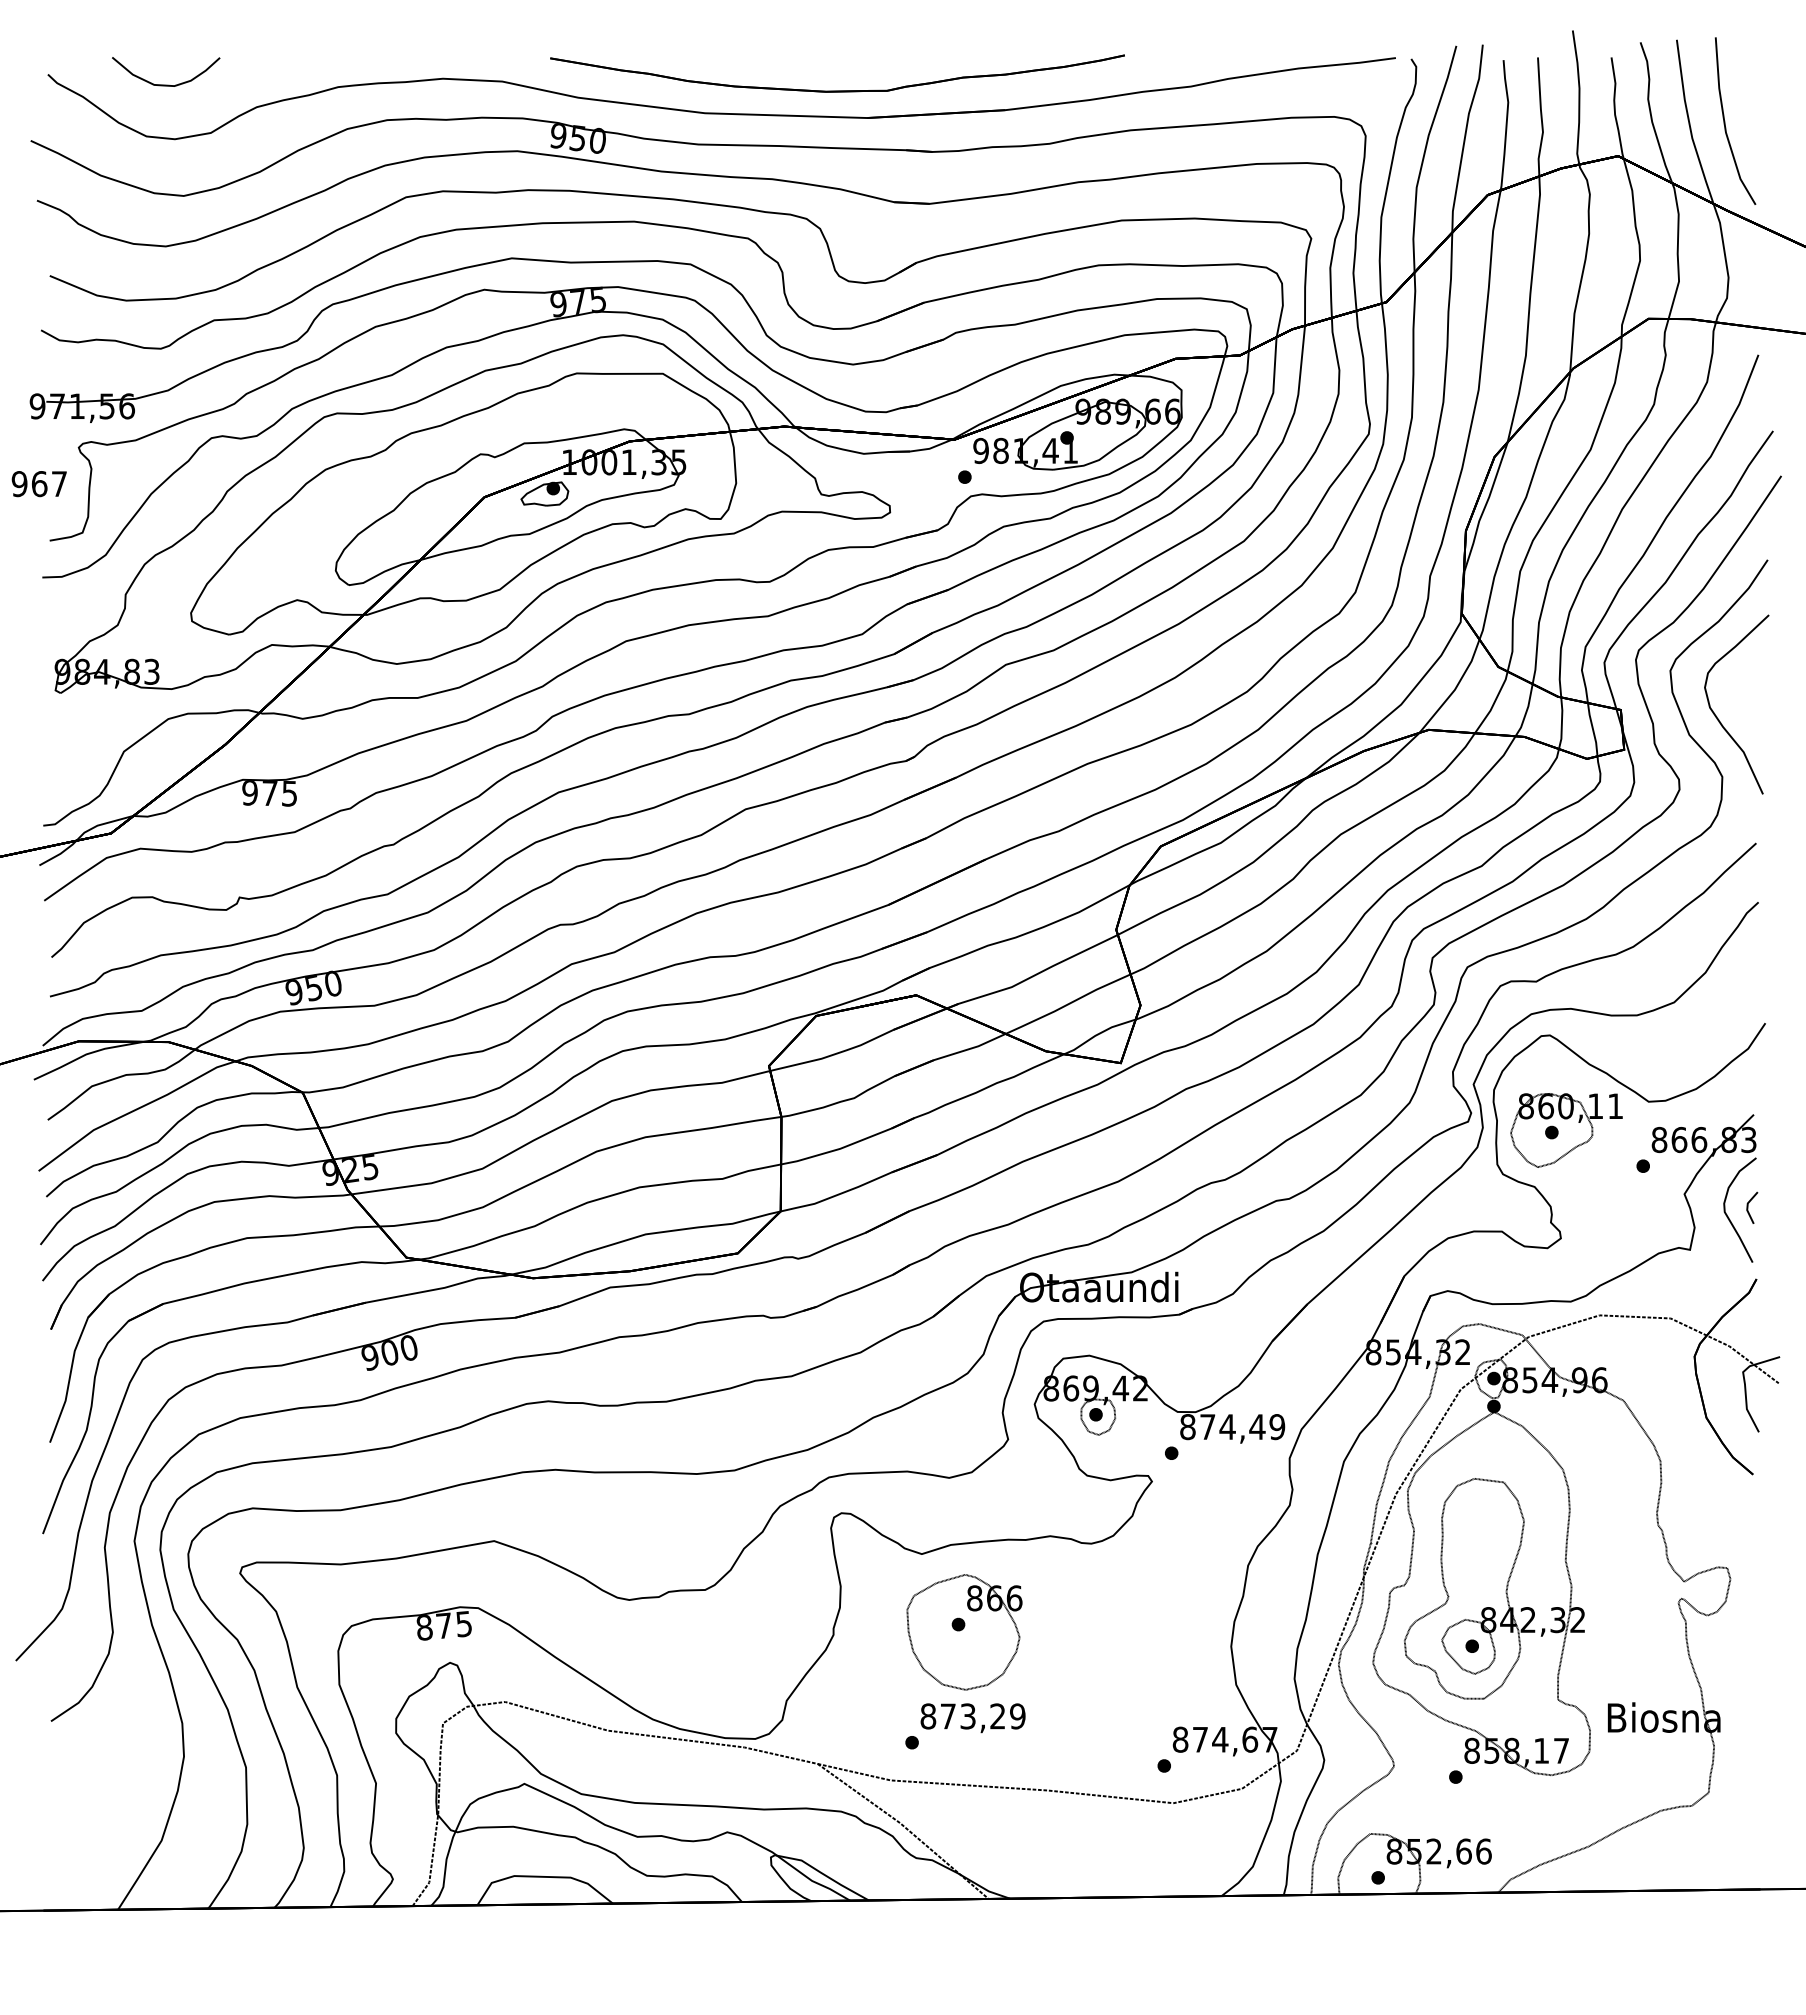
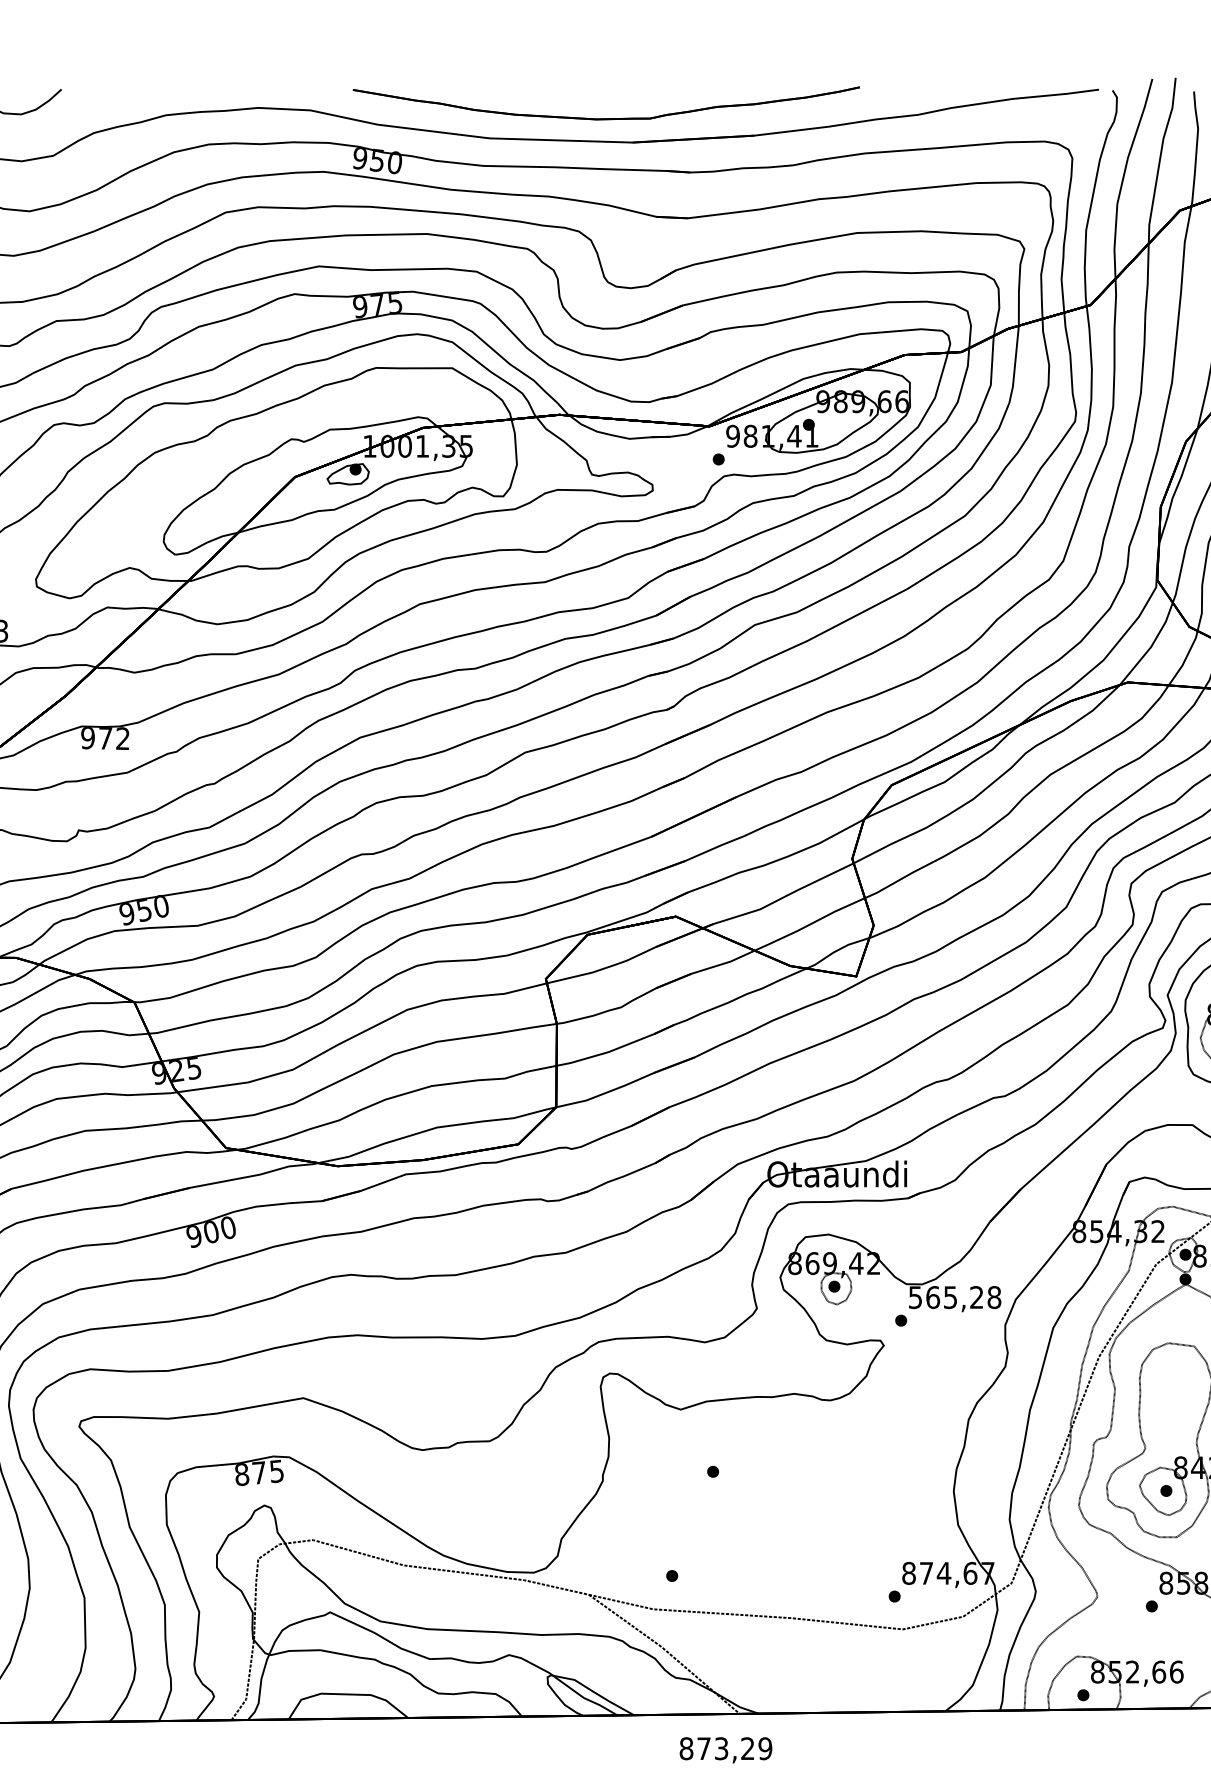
text: (289, 793) -> (122, 738), 975 -> 972
text: (1232, 1427) -> (954, 1297), 874,49 -> 565,28
part: (964, 1632) -> (718, 1478), removed
text: (972, 1718) -> (725, 1750), moved

